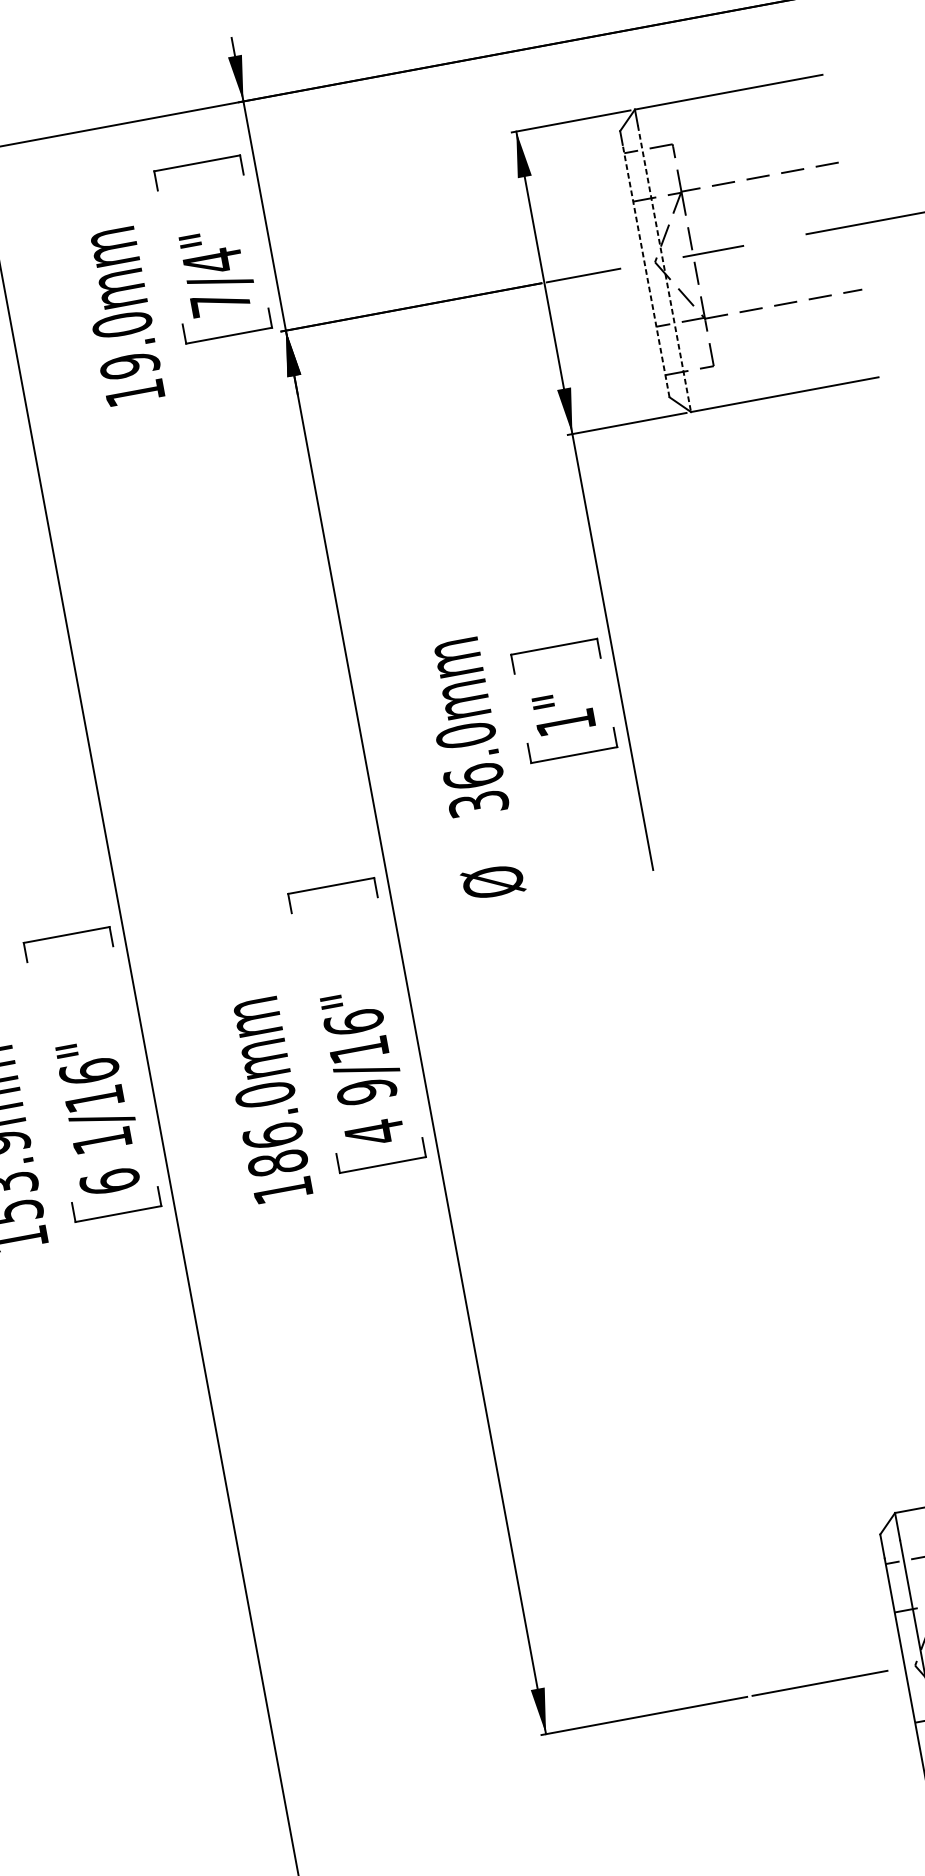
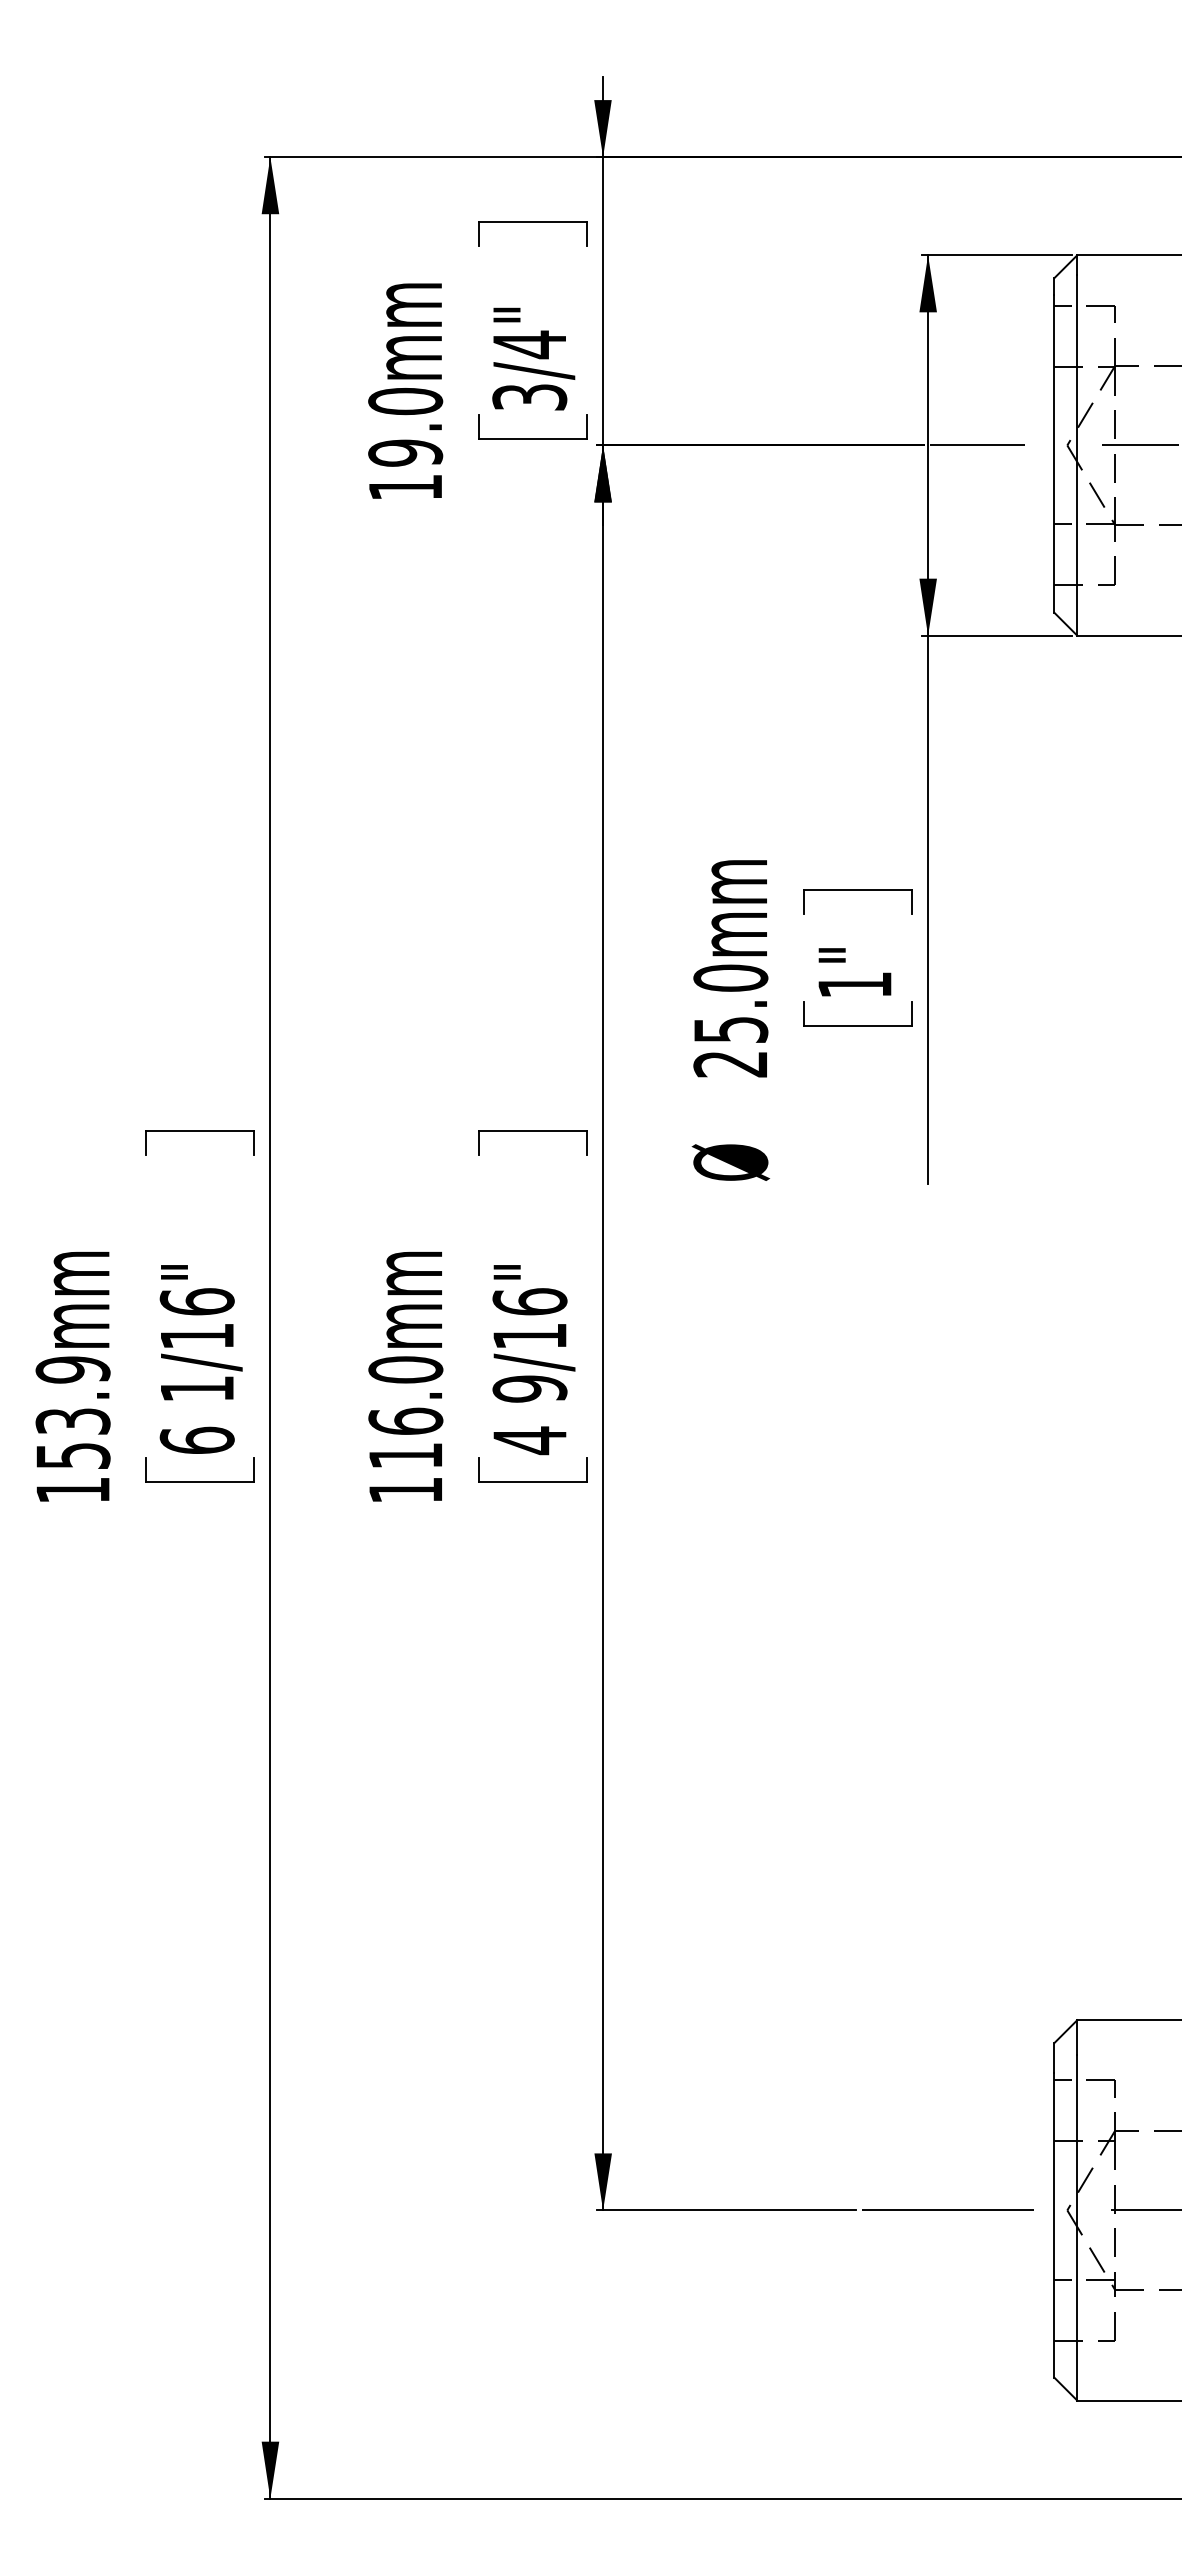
line: (664, 268) -> (1077, 455), dashed -> solid
line: (646, 271) -> (1054, 454), dashed -> solid
text: (220, 303) -> (529, 397), 7/4" -> 3/4"
text: (475, 789) -> (730, 1046), 36.0mm -> 25.0mm
text: (277, 1162) -> (405, 1455), 186.0mm -> 116.0mm

